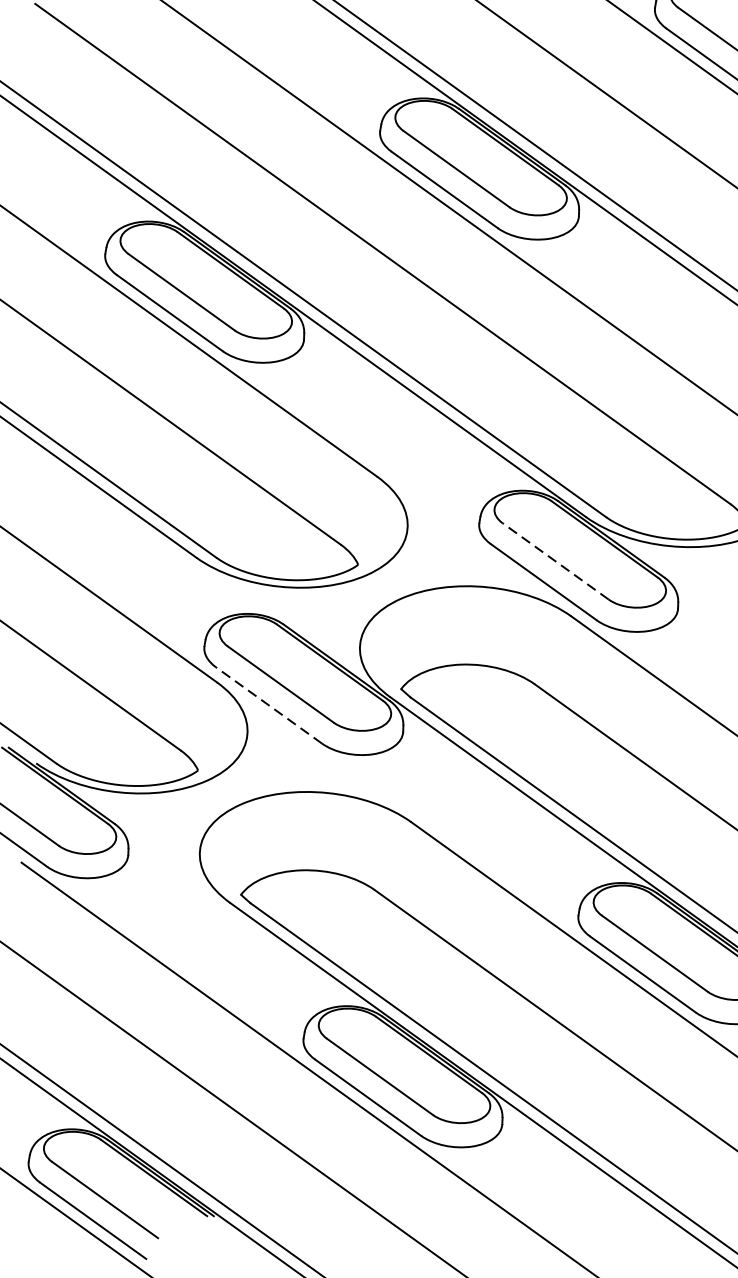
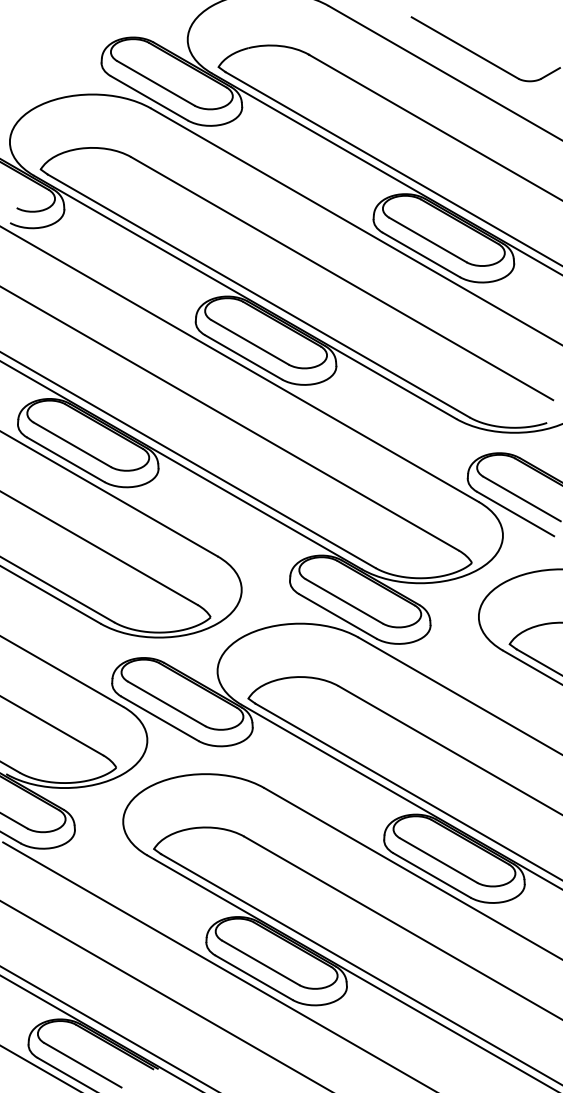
line: (554, 561) -> (343, 601), dashed -> solid
line: (268, 704) -> (159, 718), dashed -> solid

